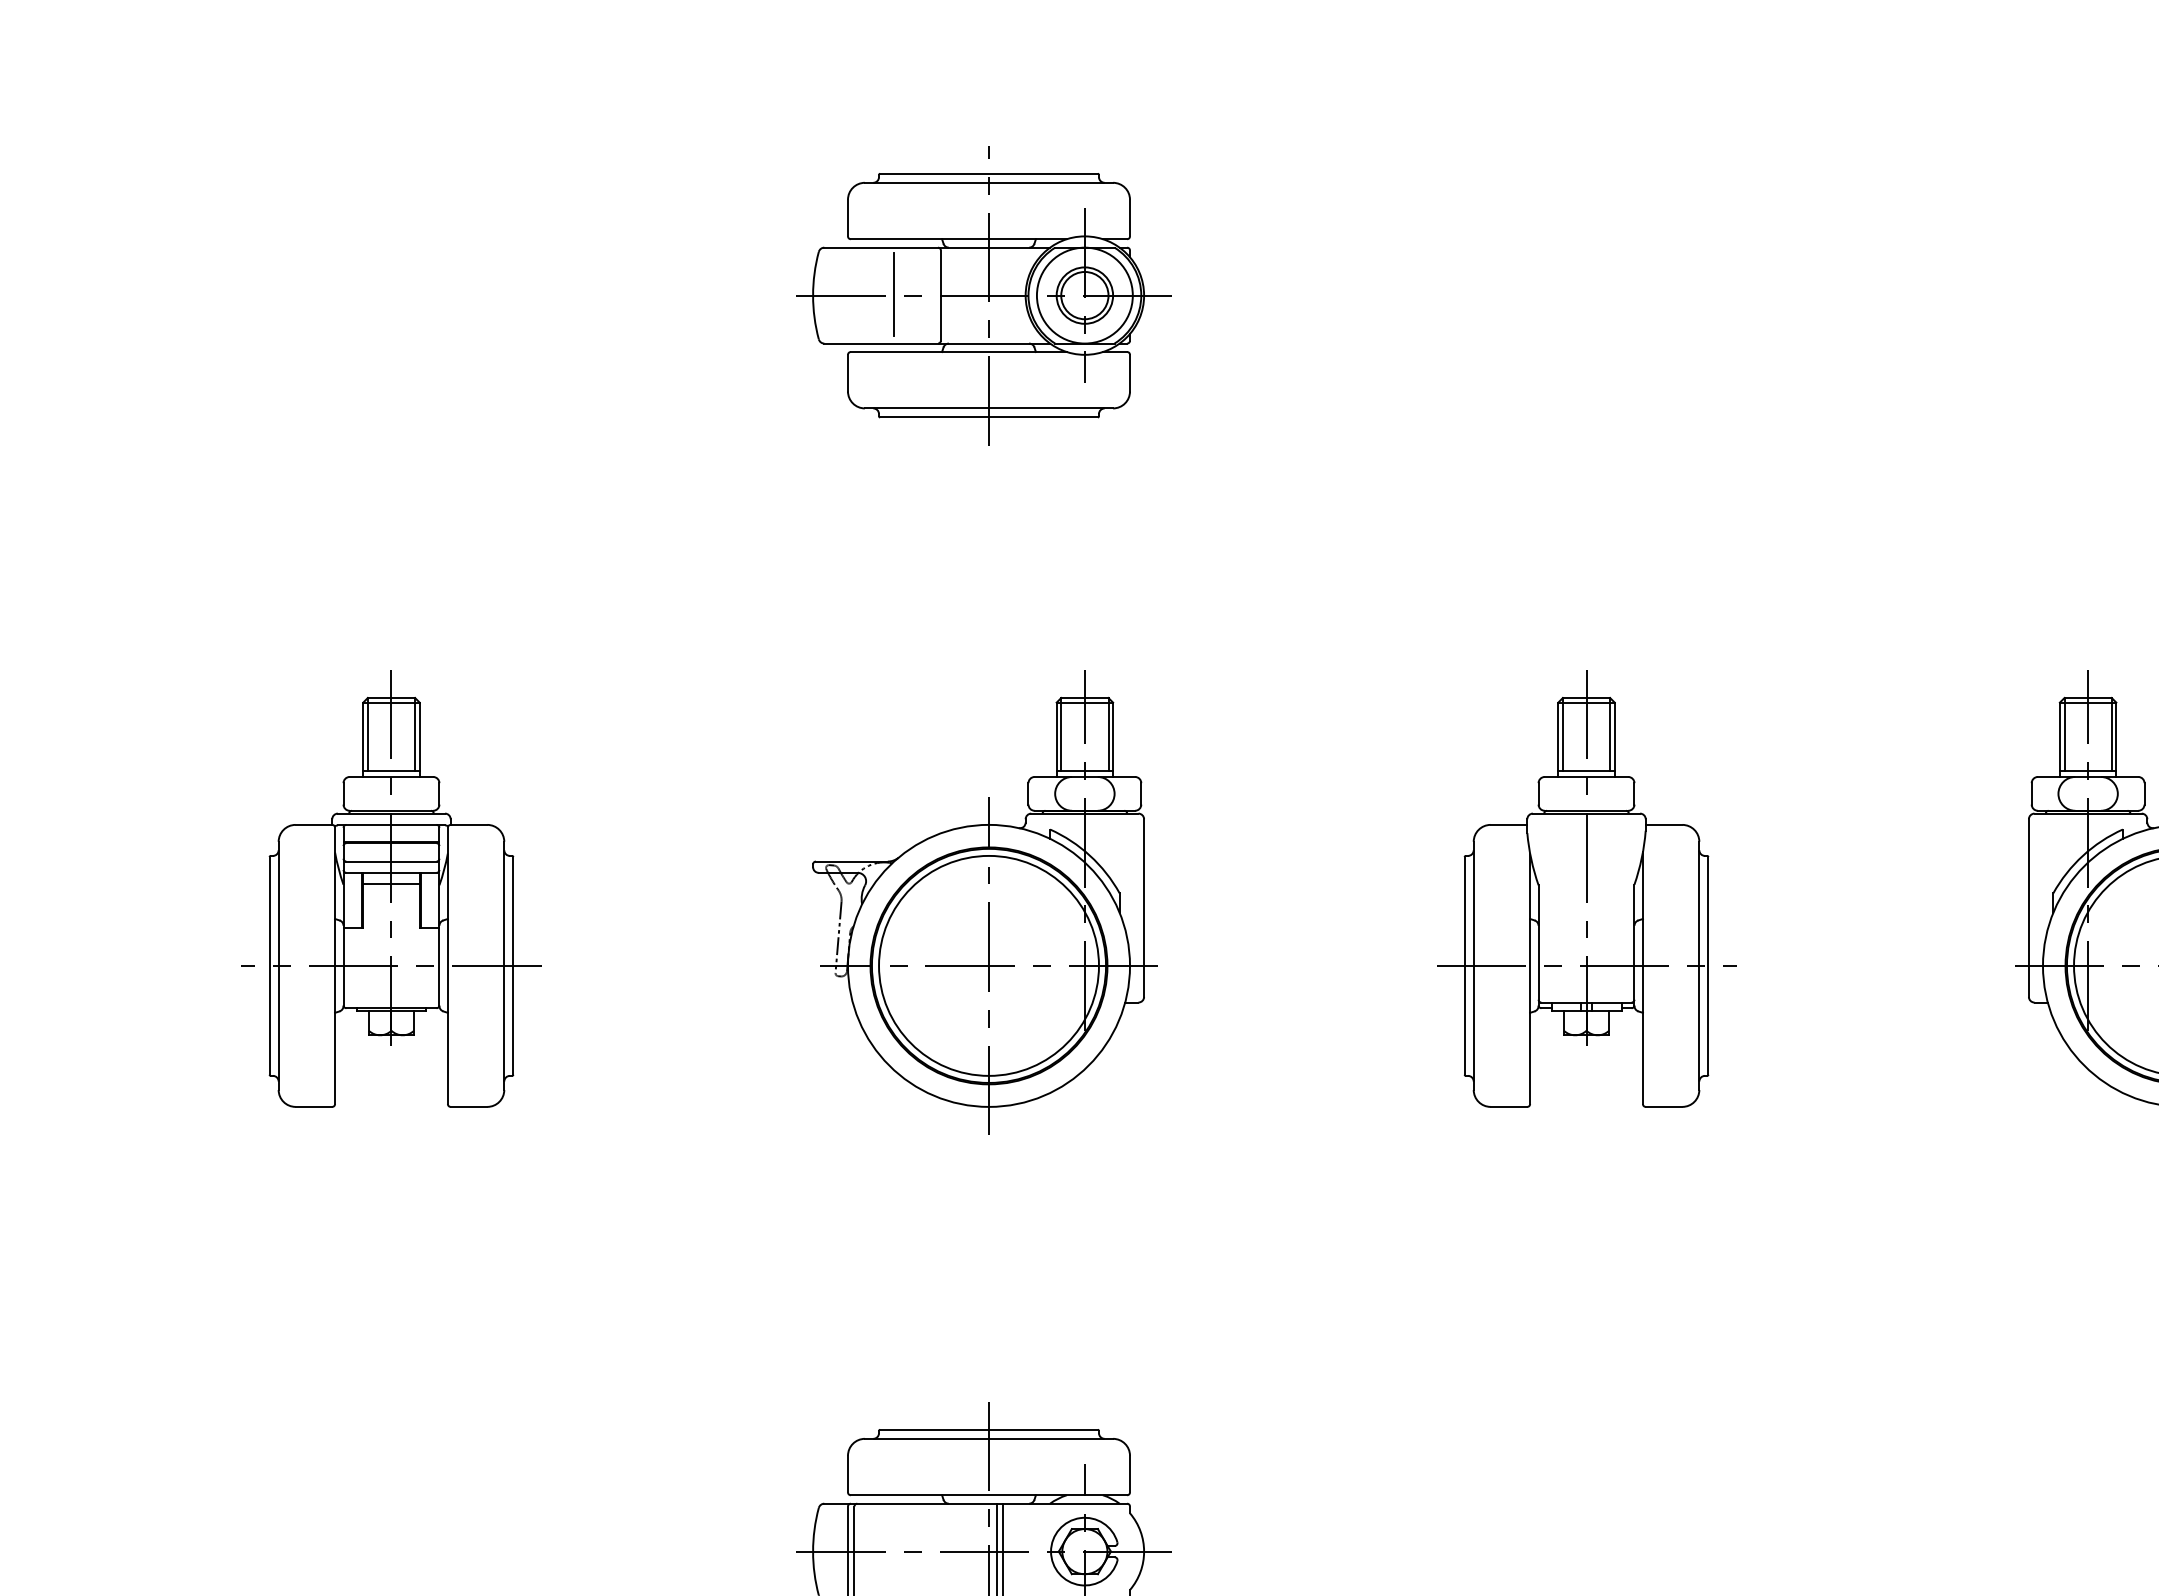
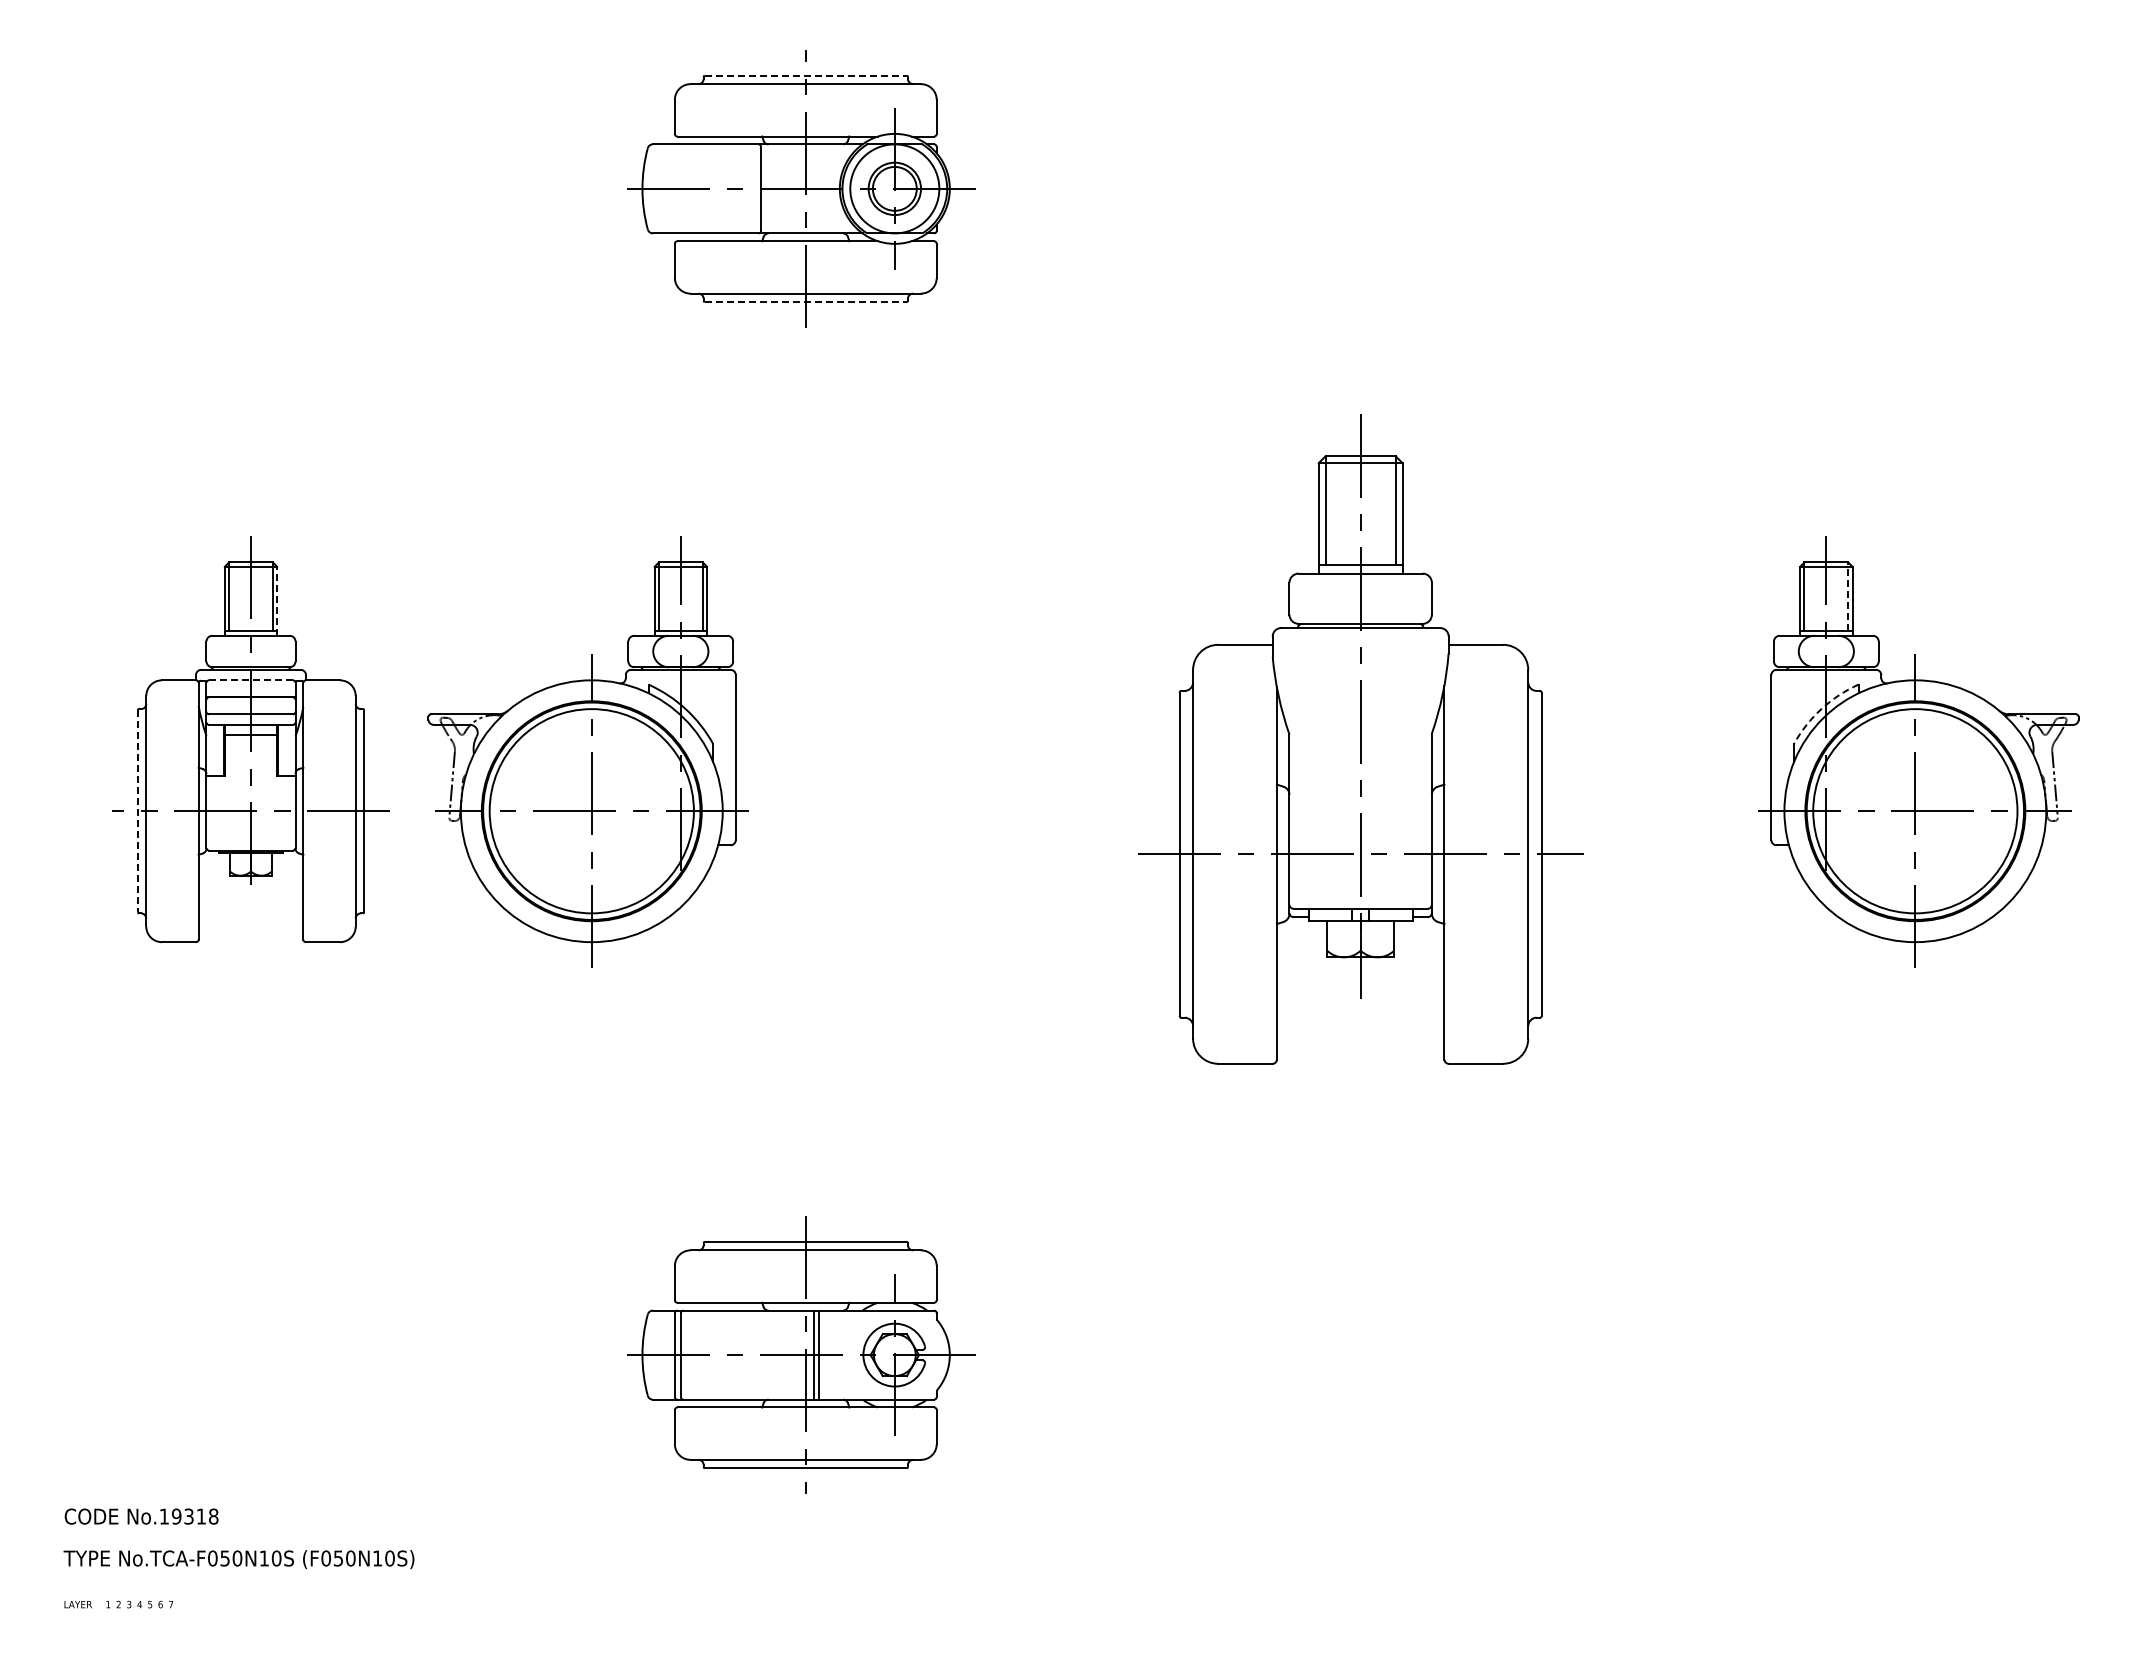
line: (989, 173) -> (806, 75), solid -> dashed
line: (893, 294) -> (717, 187), removed
line: (989, 417) -> (806, 302), solid -> dashed
line: (2111, 734) -> (1848, 596), solid -> dashed
line: (420, 740) -> (277, 601), solid -> dashed
line: (392, 825) -> (251, 680), solid -> dashed
arc: (2082, 856) -> (1821, 709), solid -> dashed
part: (1586, 888) -> (1360, 739), size x1.6
part: (984, 901) -> (587, 751), moved
line: (269, 966) -> (137, 811), solid -> dashed

